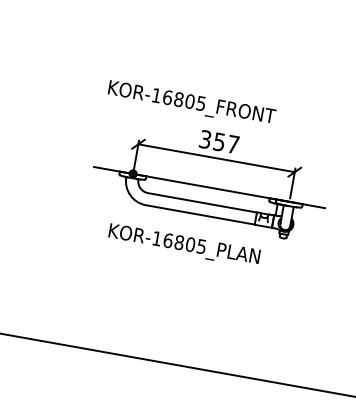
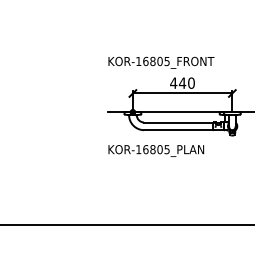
text: (219, 140) -> (182, 82), 357 -> 440
text: (184, 245) -> (156, 150), moved

